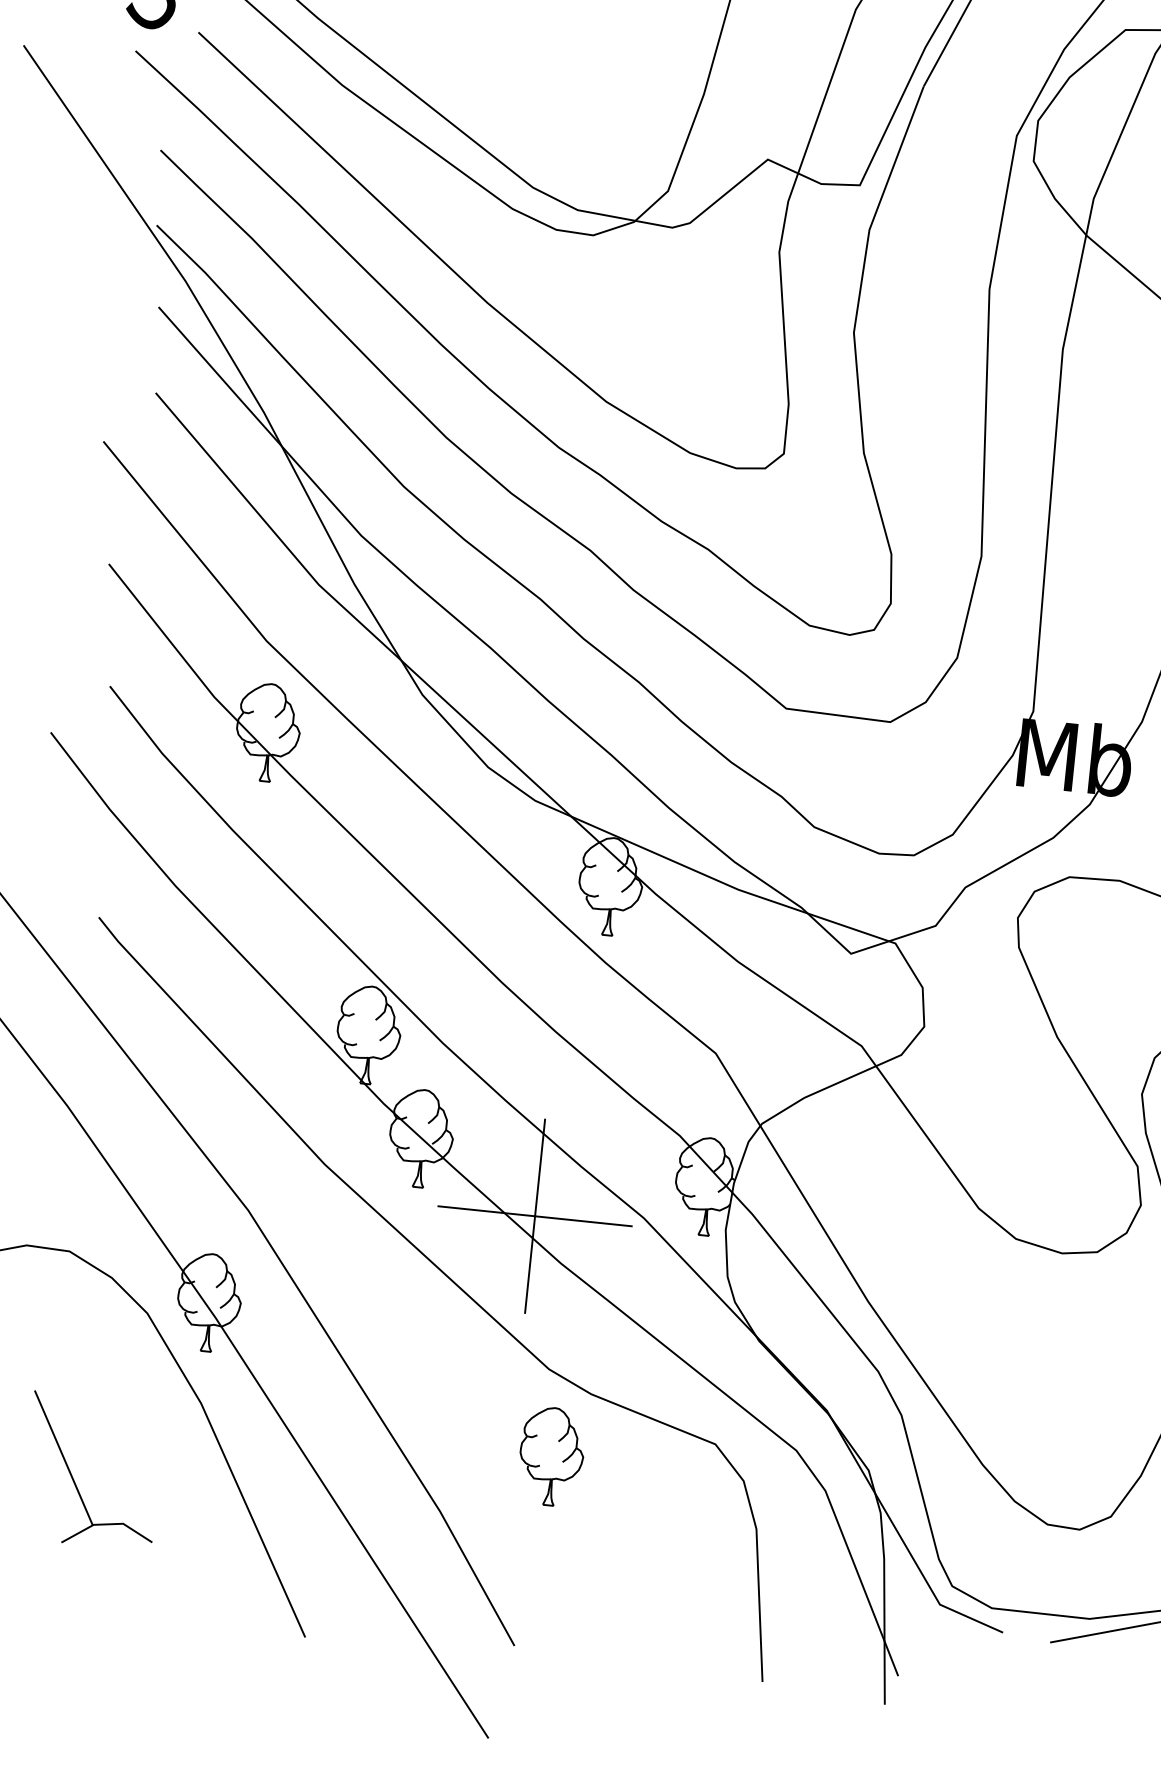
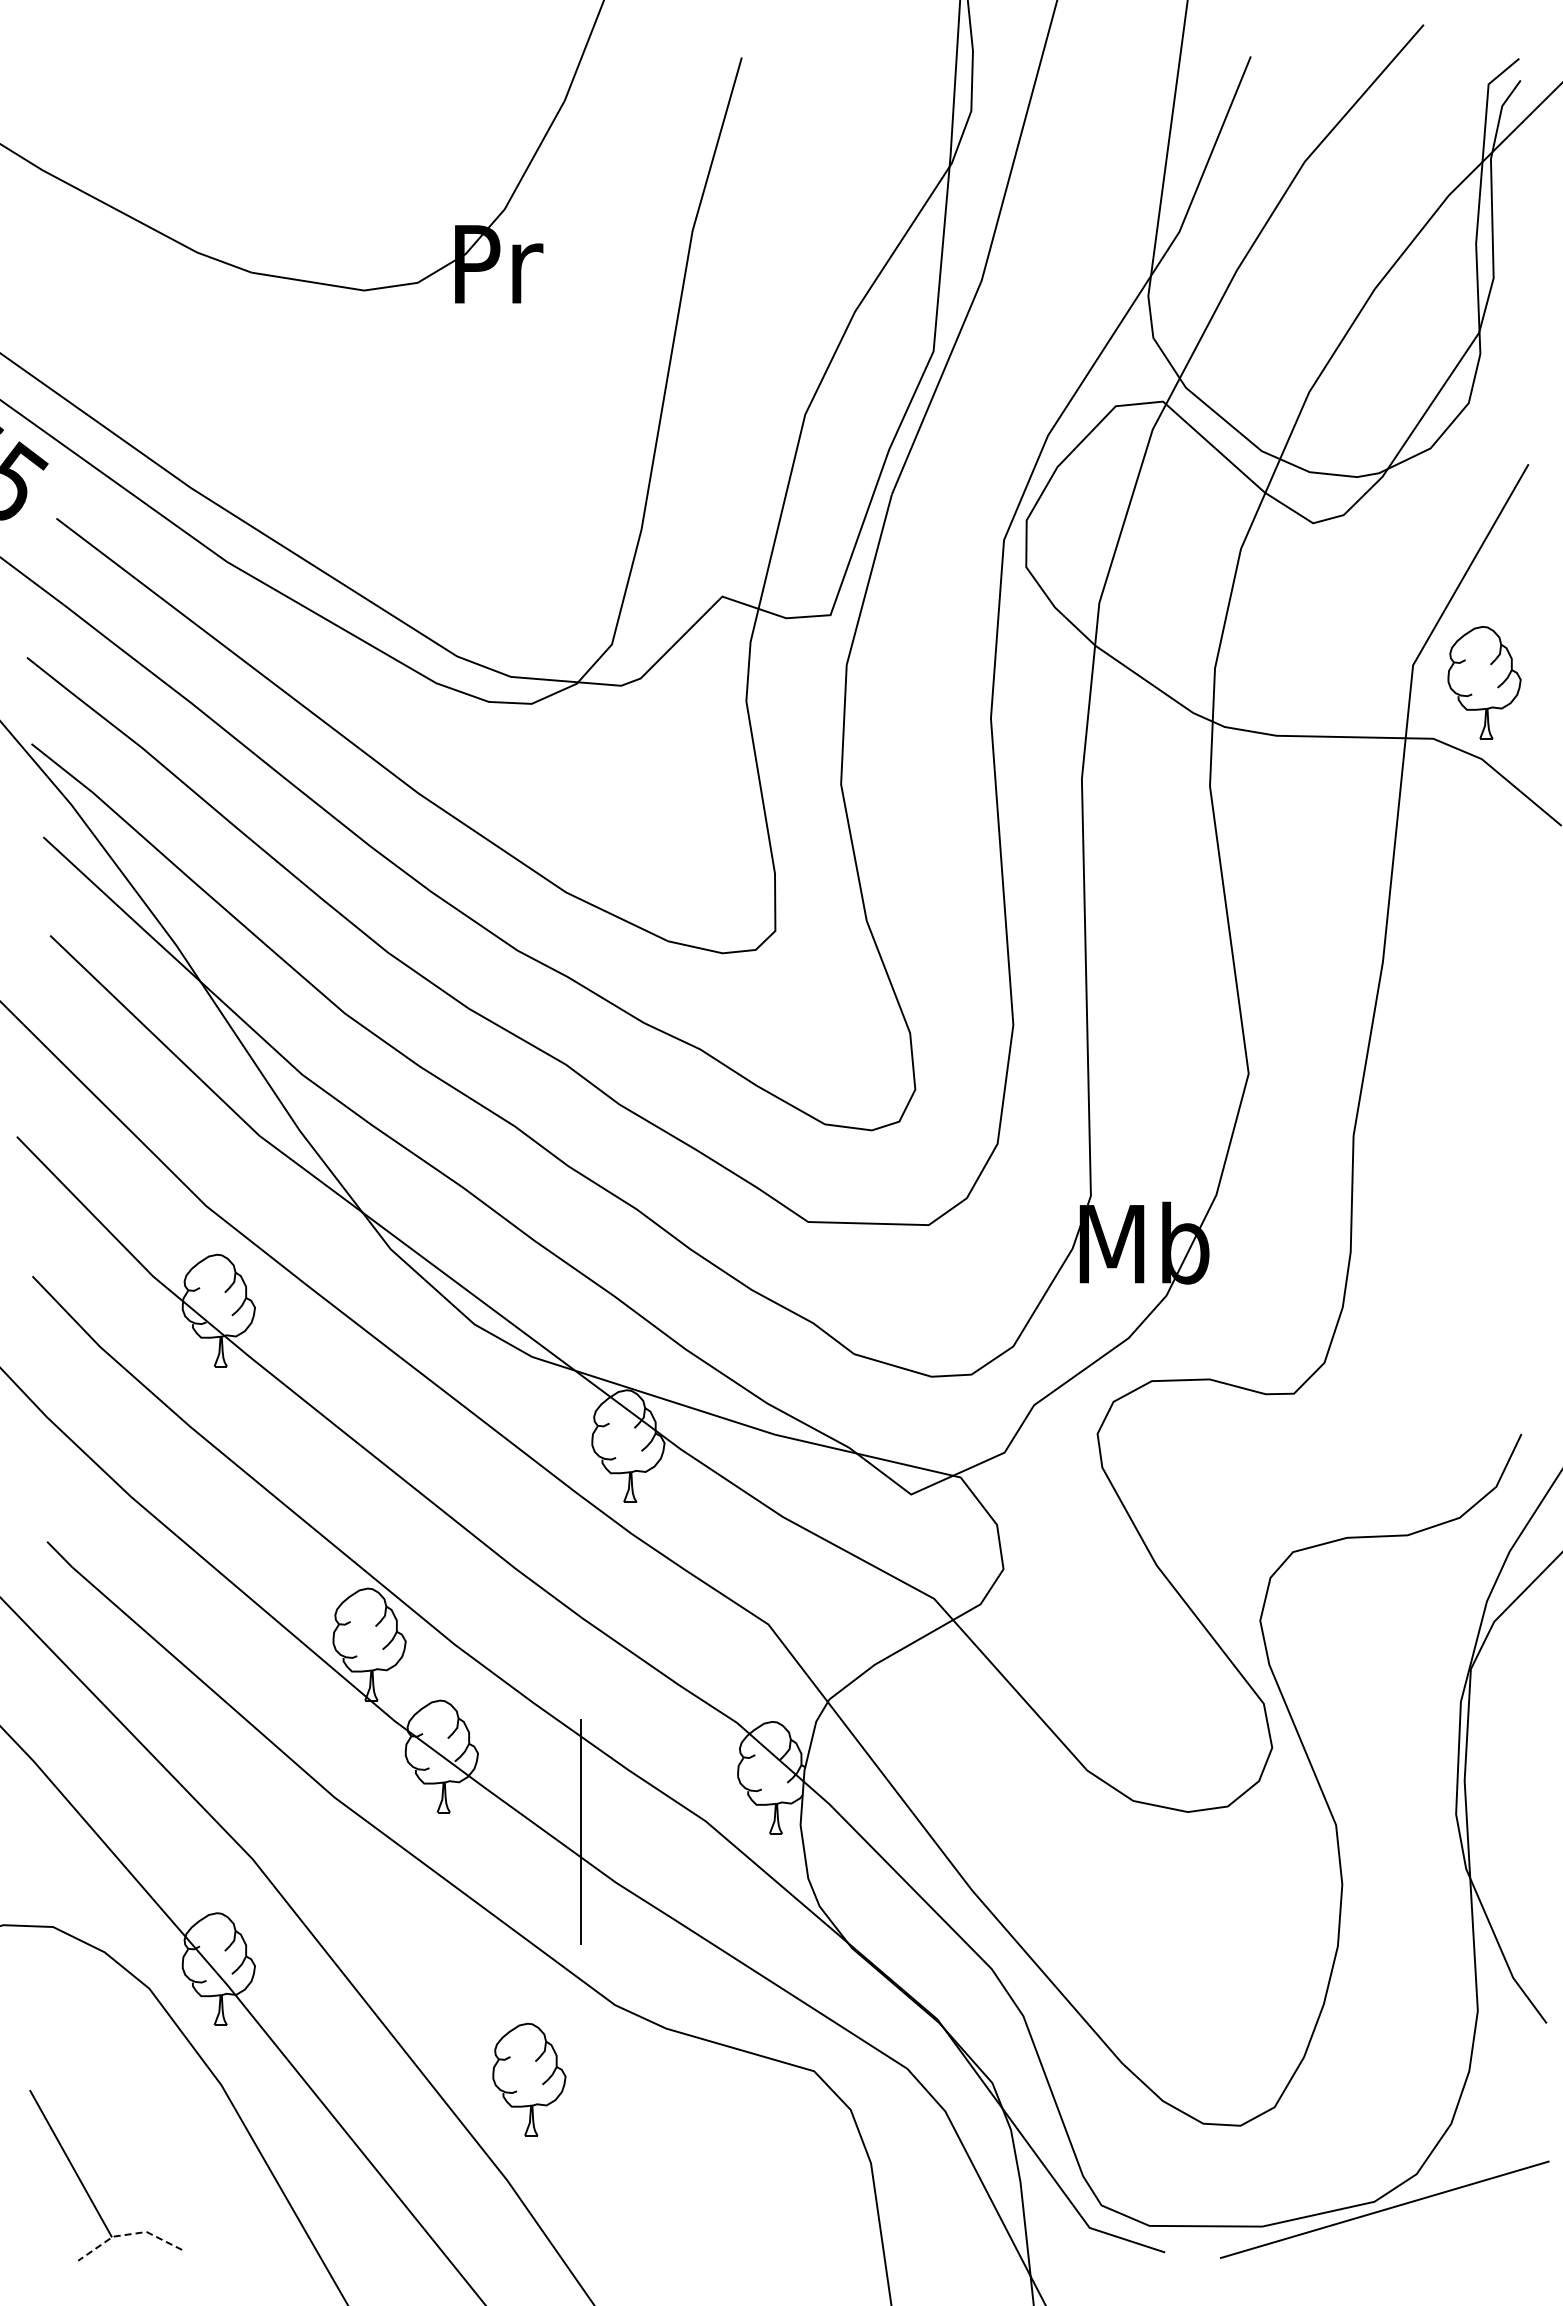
line: (534, 1215) -> (580, 1831), removed
part: (551, 1456) -> (529, 2079), moved
line: (107, 1524) -> (128, 2234), solid -> dashed

